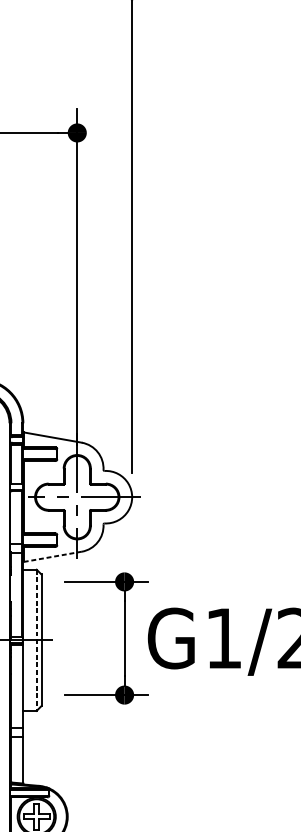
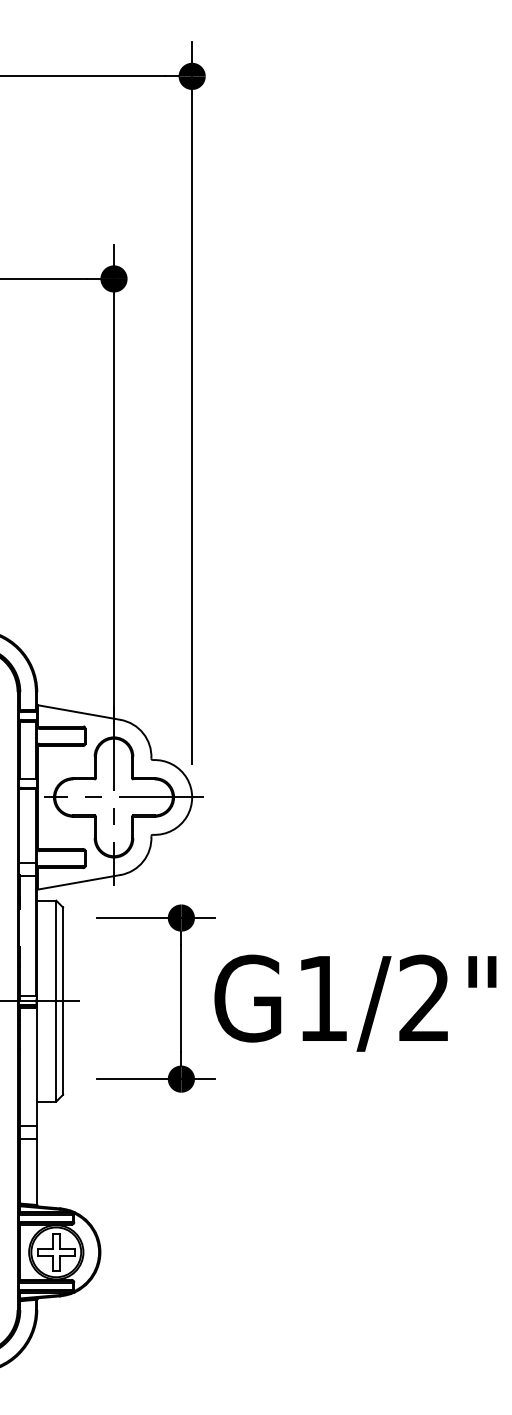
line: (52, 556) -> (78, 882), dashed -> solid
line: (36, 640) -> (56, 1001), dashed -> solid

